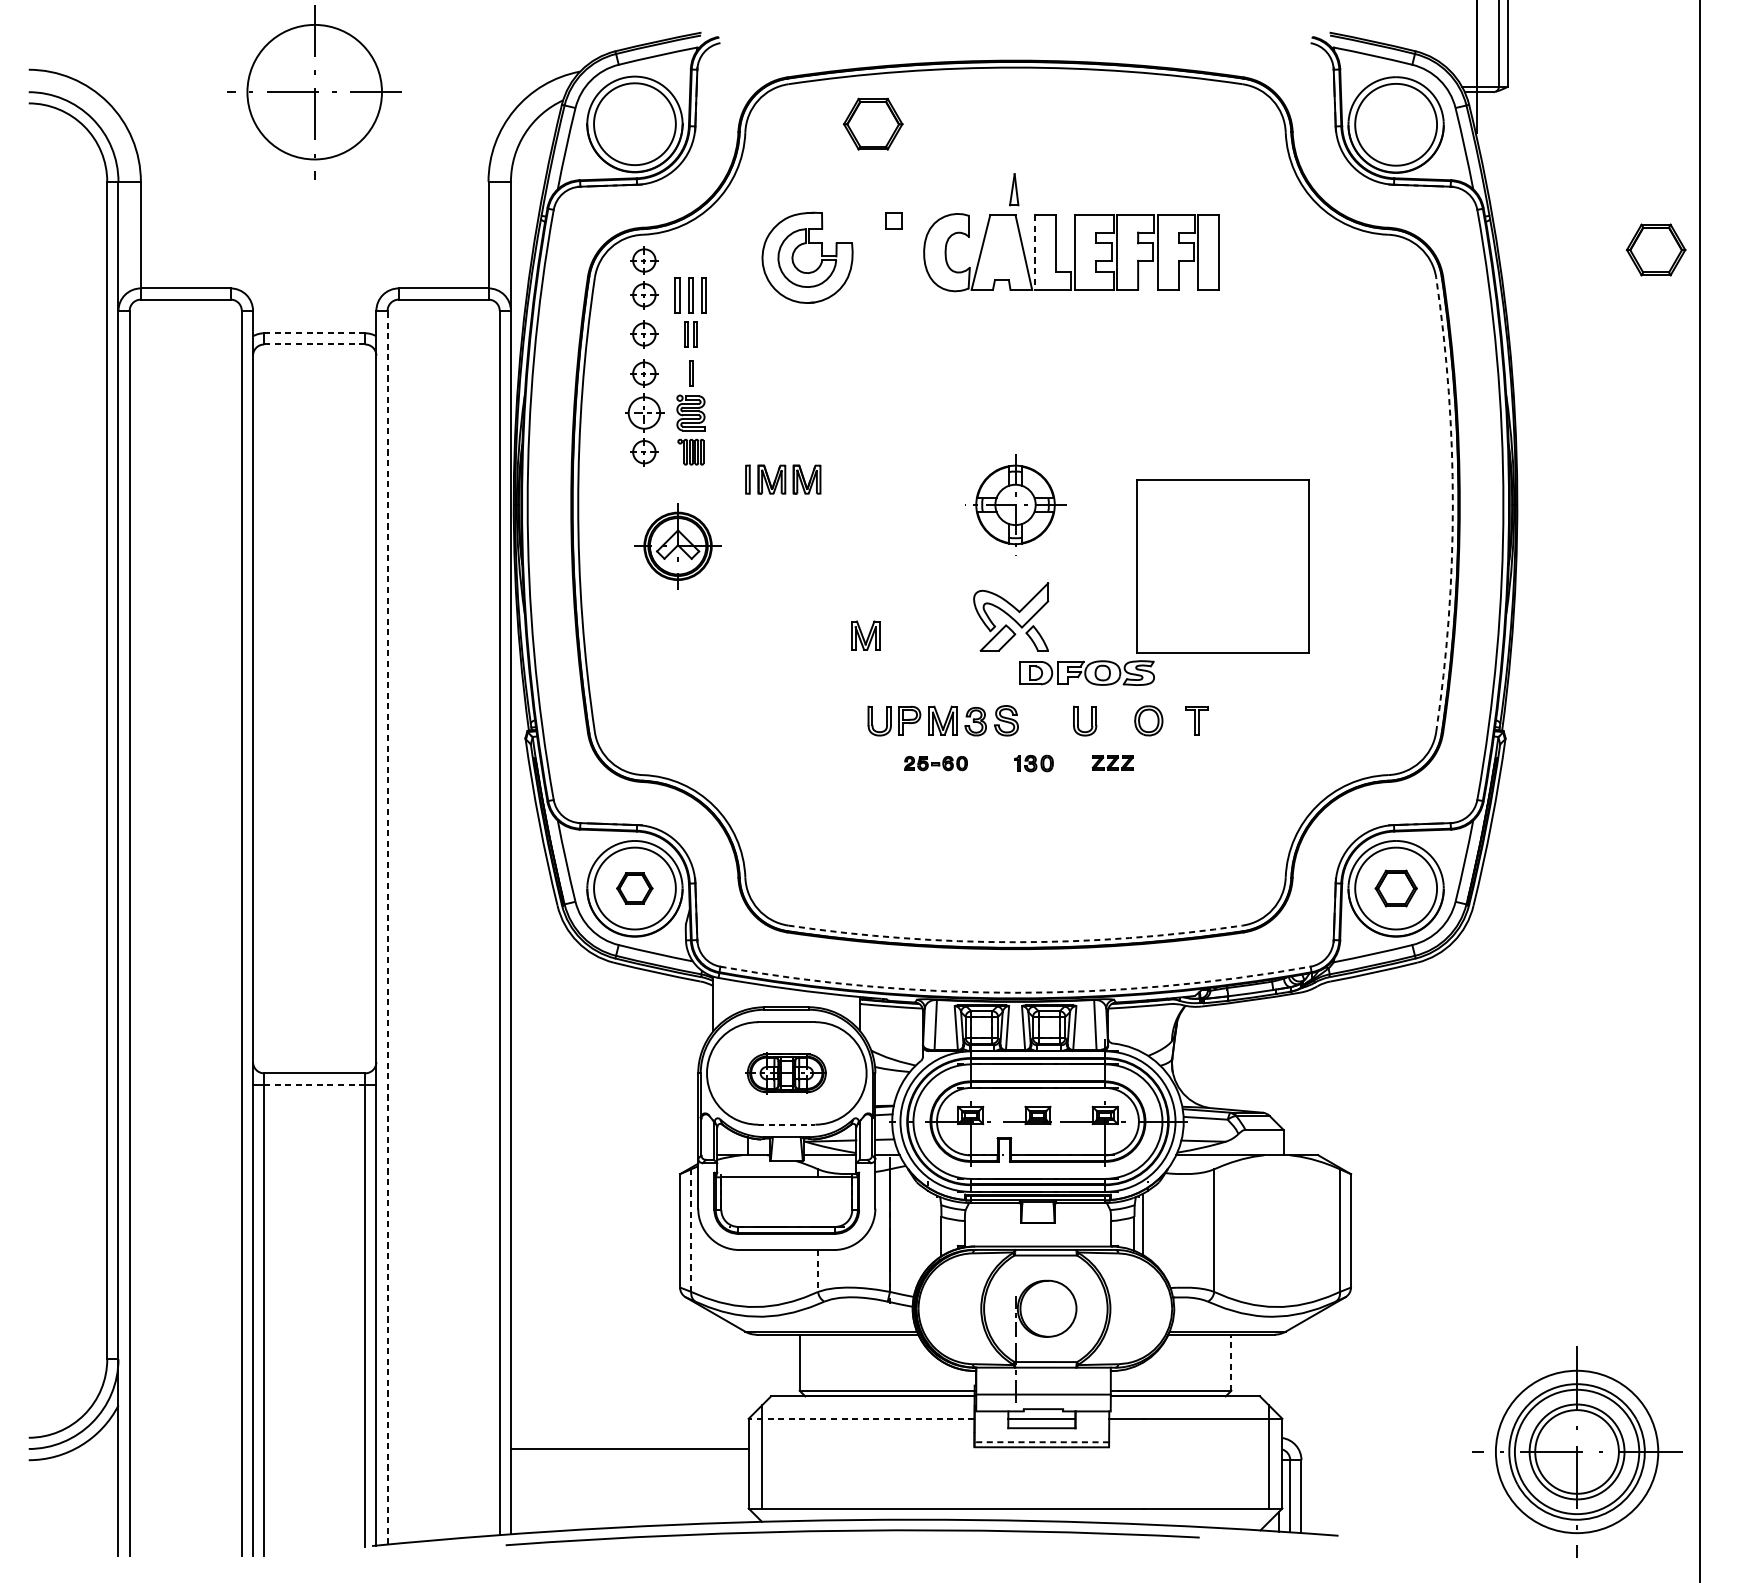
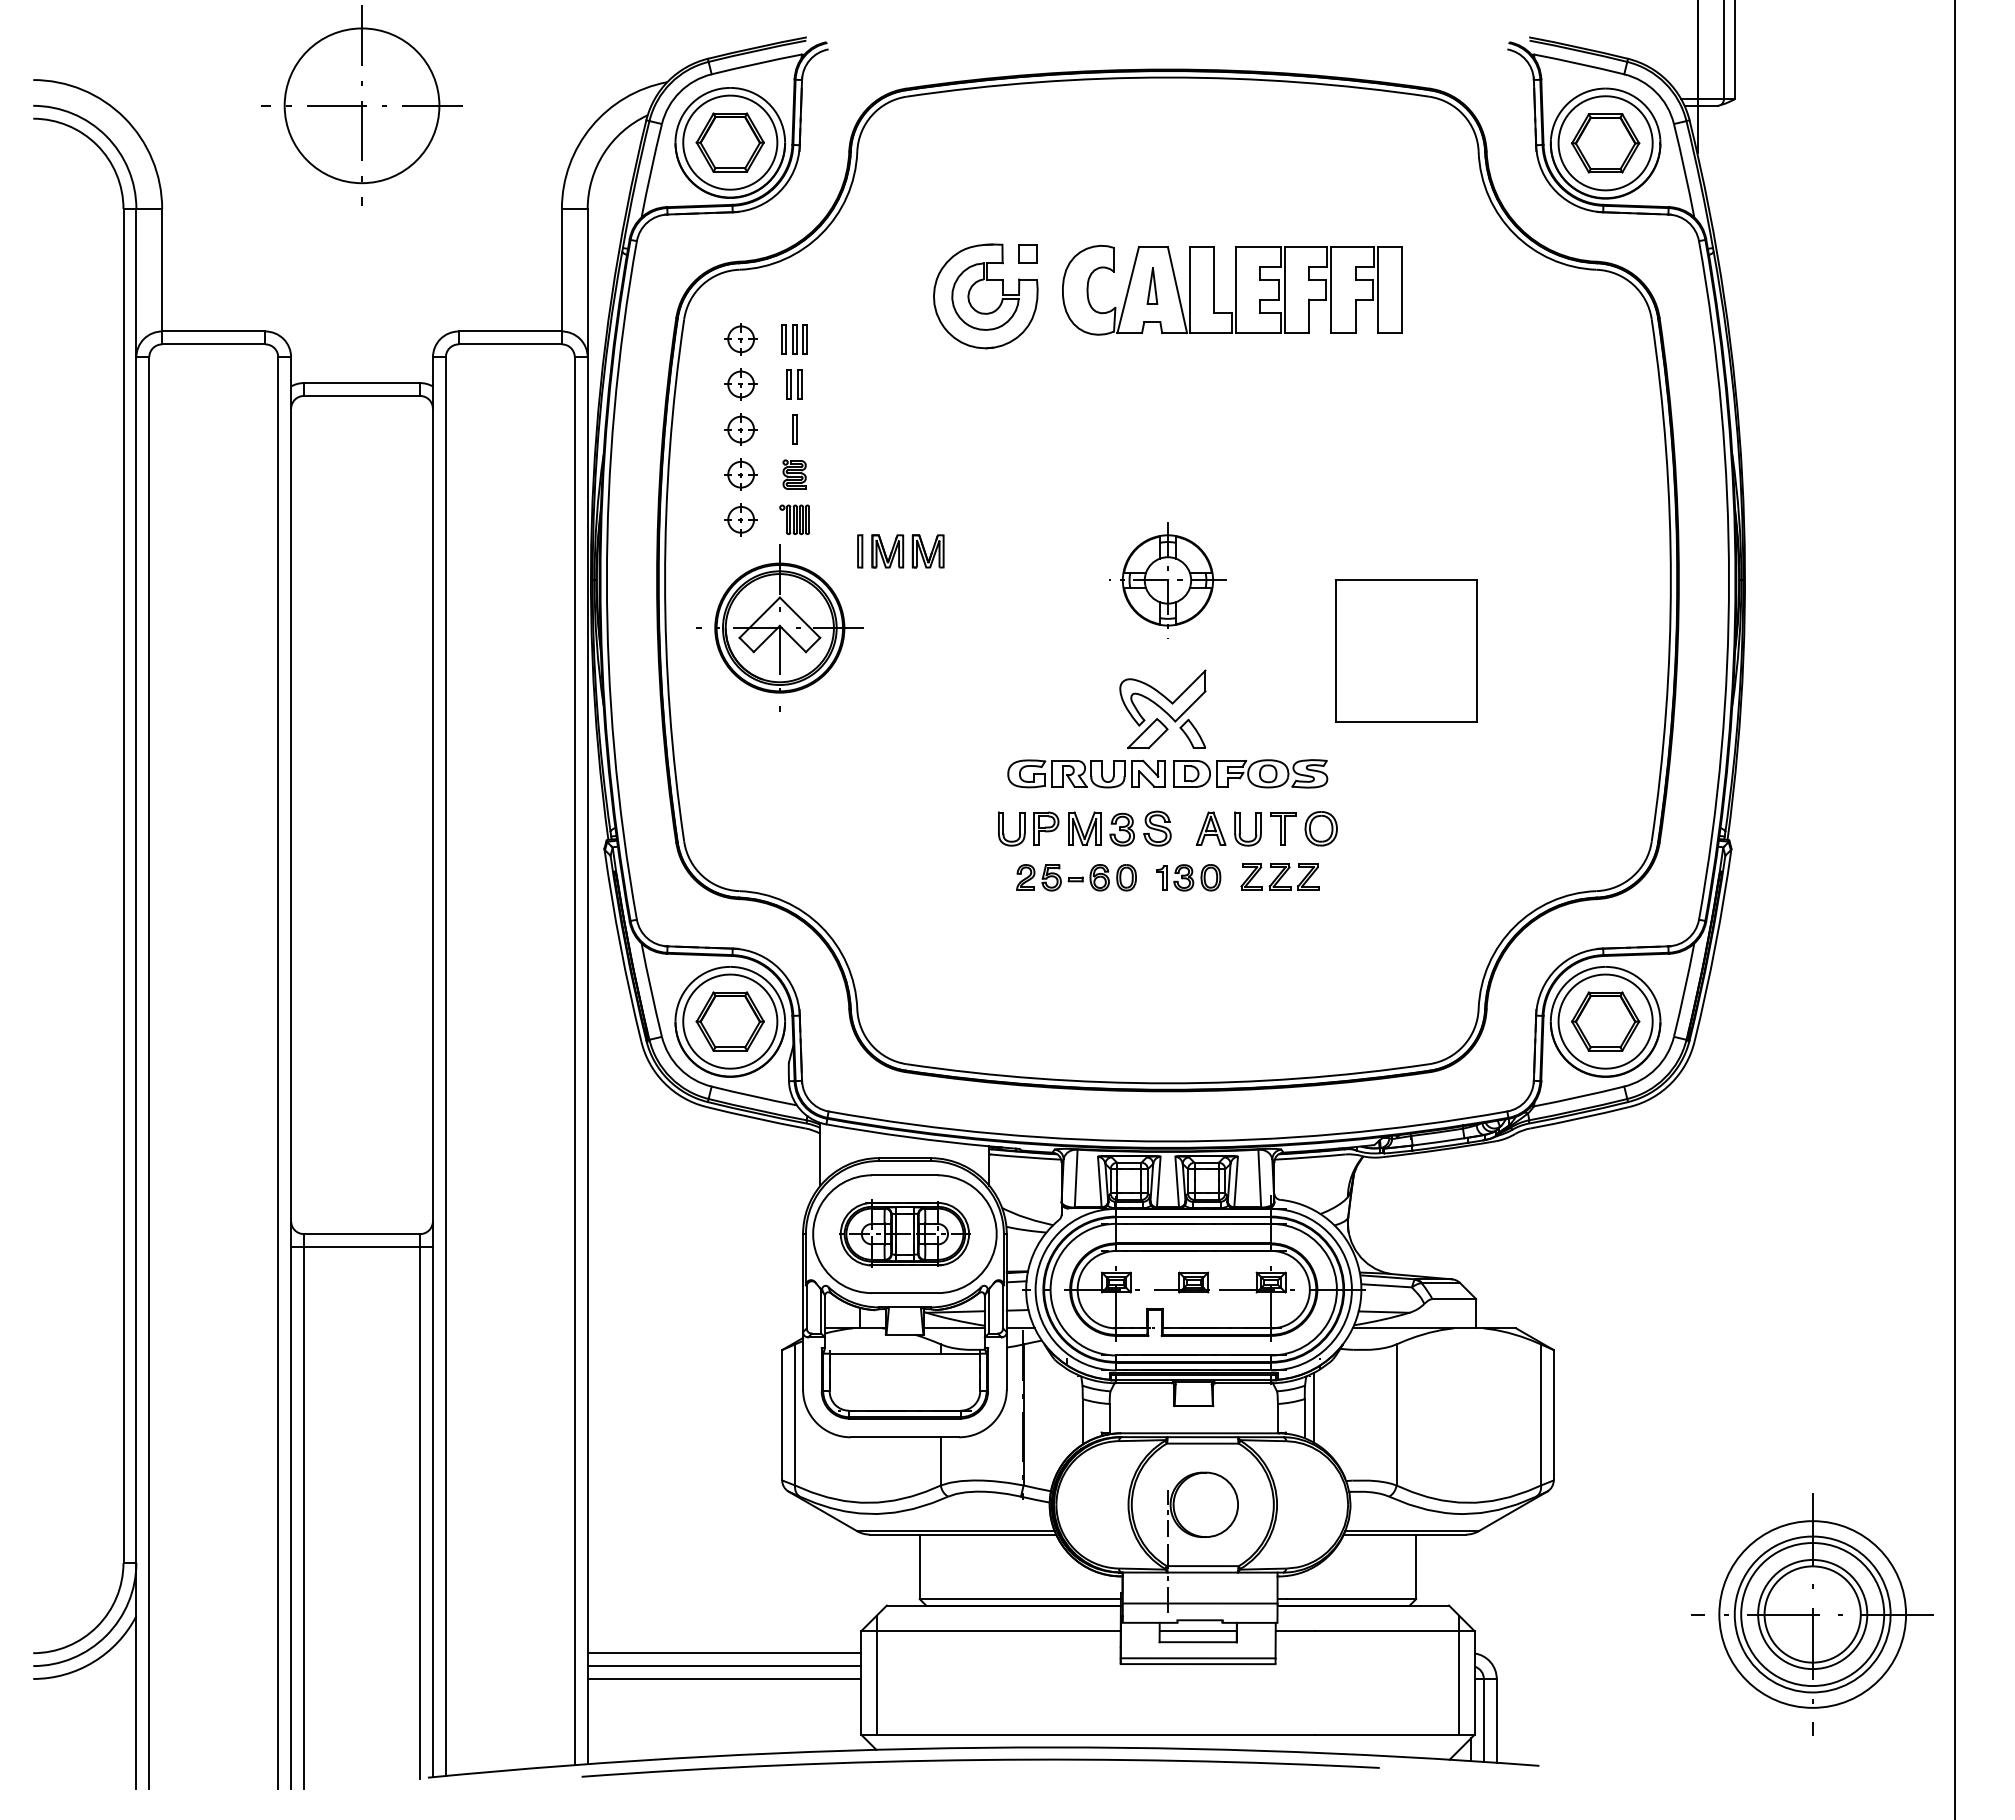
part: (872, 124) -> (729, 142), moved
part: (1014, 189) -> (1152, 285), moved
part: (1656, 250) -> (1605, 143), moved
line: (1034, 252) -> (1189, 290), dashed -> solid
part: (807, 258) -> (985, 296), moved
part: (643, 260) -> (740, 299), removed
part: (690, 295) -> (794, 339), size x0.71
line: (315, 333) -> (362, 383), dashed -> solid
line: (315, 344) -> (362, 395), dashed -> solid
part: (643, 412) -> (740, 474), size x0.71
part: (690, 412) -> (794, 474), size x0.71
arc: (1452, 504) -> (1670, 580), dashed -> solid
part: (677, 545) -> (779, 627), size x1.67
part: (1222, 565) -> (1406, 650), size x0.71
part: (865, 635) -> (995, 730), removed
part: (944, 672) -> (1086, 773), added
part: (1053, 720) -> (1211, 828), added
part: (1196, 720) -> (1283, 828), moved
part: (1112, 762) -> (1279, 876), size x1.67
part: (936, 763) -> (1076, 877), size x1.67
part: (1033, 763) -> (1188, 877), size x1.43
part: (634, 888) -> (729, 1021), size x1.67
part: (1396, 888) -> (1605, 1021), size x1.43
line: (387, 927) -> (445, 1066), dashed -> solid
arc: (1015, 942) -> (1167, 1083), dashed -> solid
arc: (1015, 992) -> (1167, 1141), dashed -> solid
part: (786, 1072) -> (904, 1233), size x1.43
line: (314, 1084) -> (361, 1247), dashed -> solid
line: (786, 1124) -> (904, 1293), dashed -> solid
line: (691, 1230) -> (795, 1414), dashed -> solid
line: (817, 1271) -> (940, 1461), dashed -> solid
line: (1231, 1362) -> (1416, 1566), dashed -> solid
line: (861, 1418) -> (990, 1631), dashed -> solid
line: (629, 1438) -> (724, 1653), added
line: (1041, 1442) -> (1197, 1658), dashed -> solid
part: (1576, 1451) -> (1812, 1614), moved
line: (629, 1459) -> (724, 1678), added

